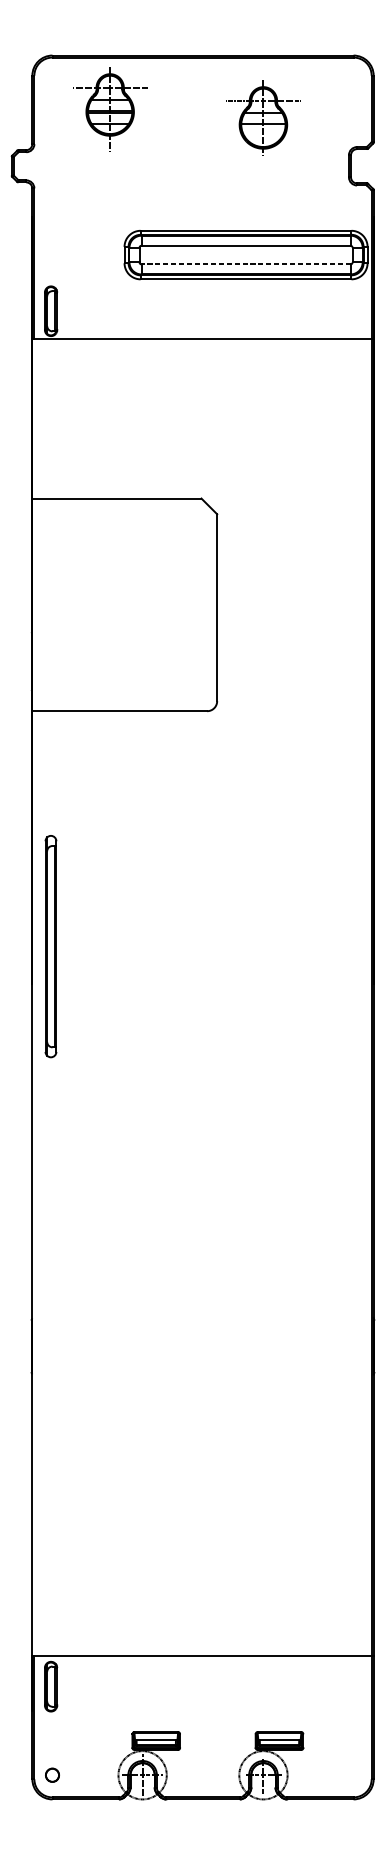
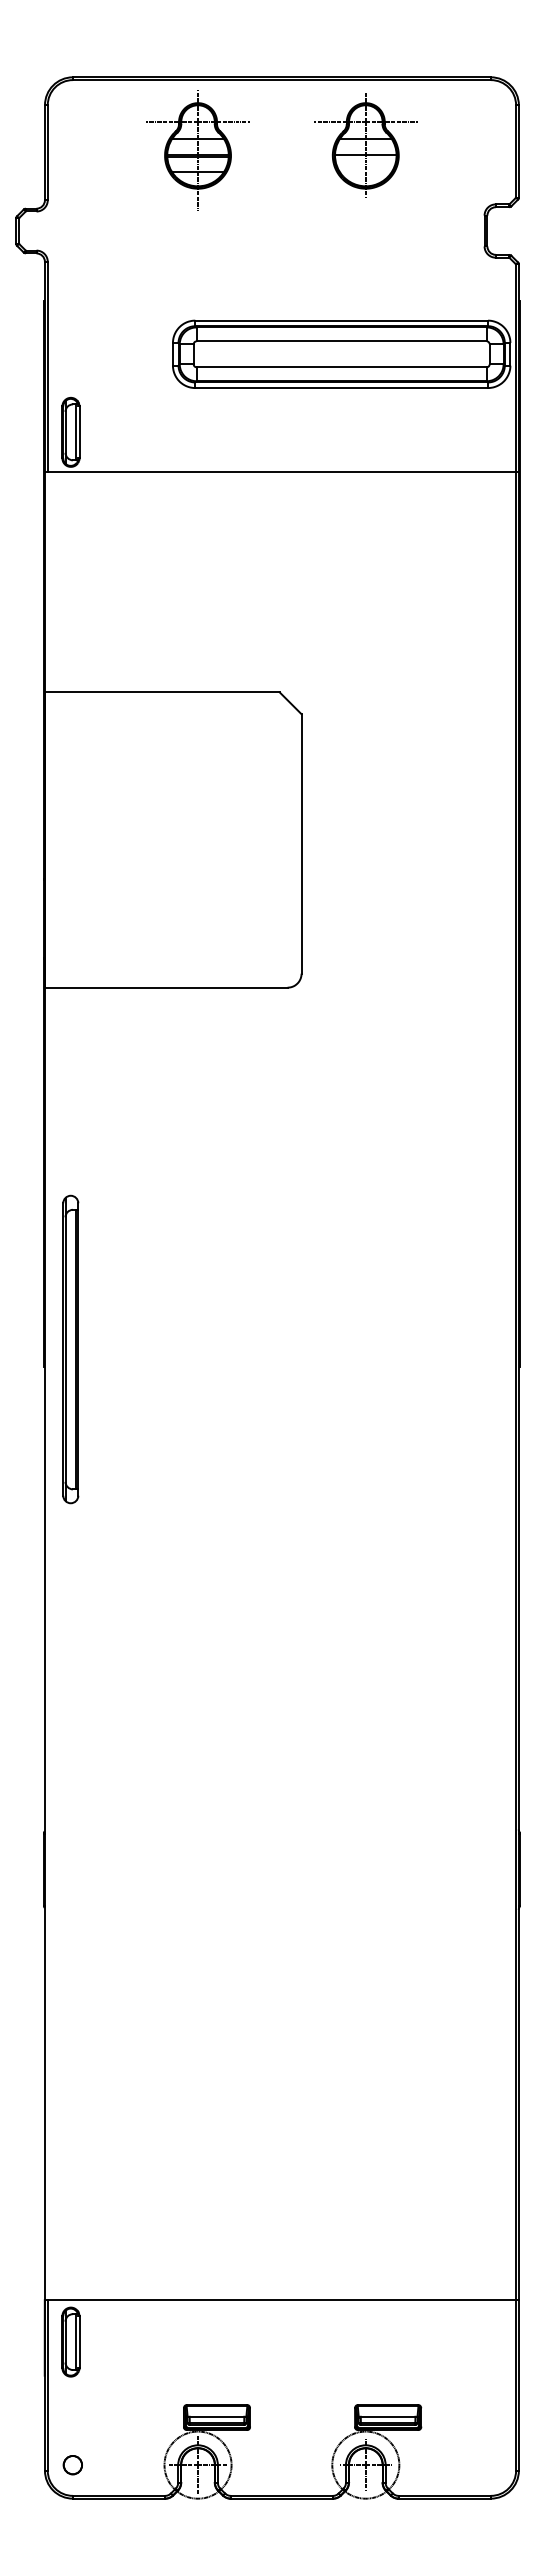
part: (109, 108) -> (197, 150), moved
part: (263, 117) -> (365, 145), moved
line: (245, 264) -> (341, 367), dashed -> solid
part: (50, 946) -> (70, 1349), moved

